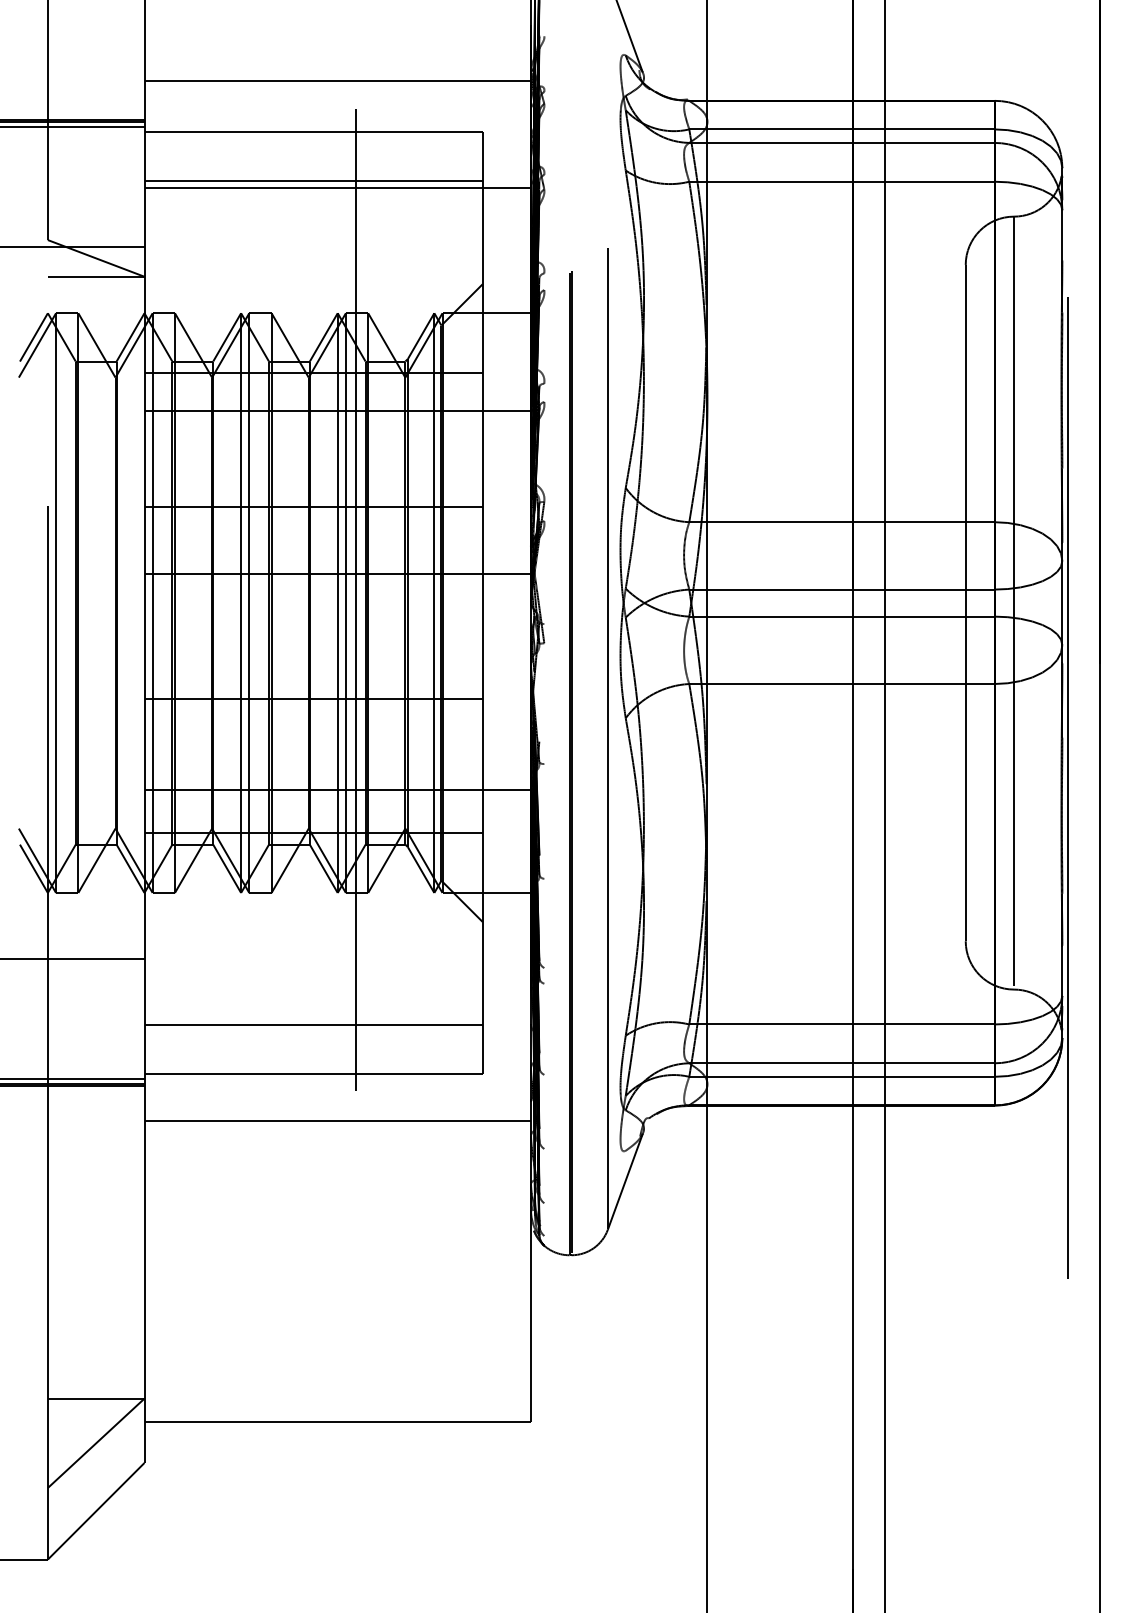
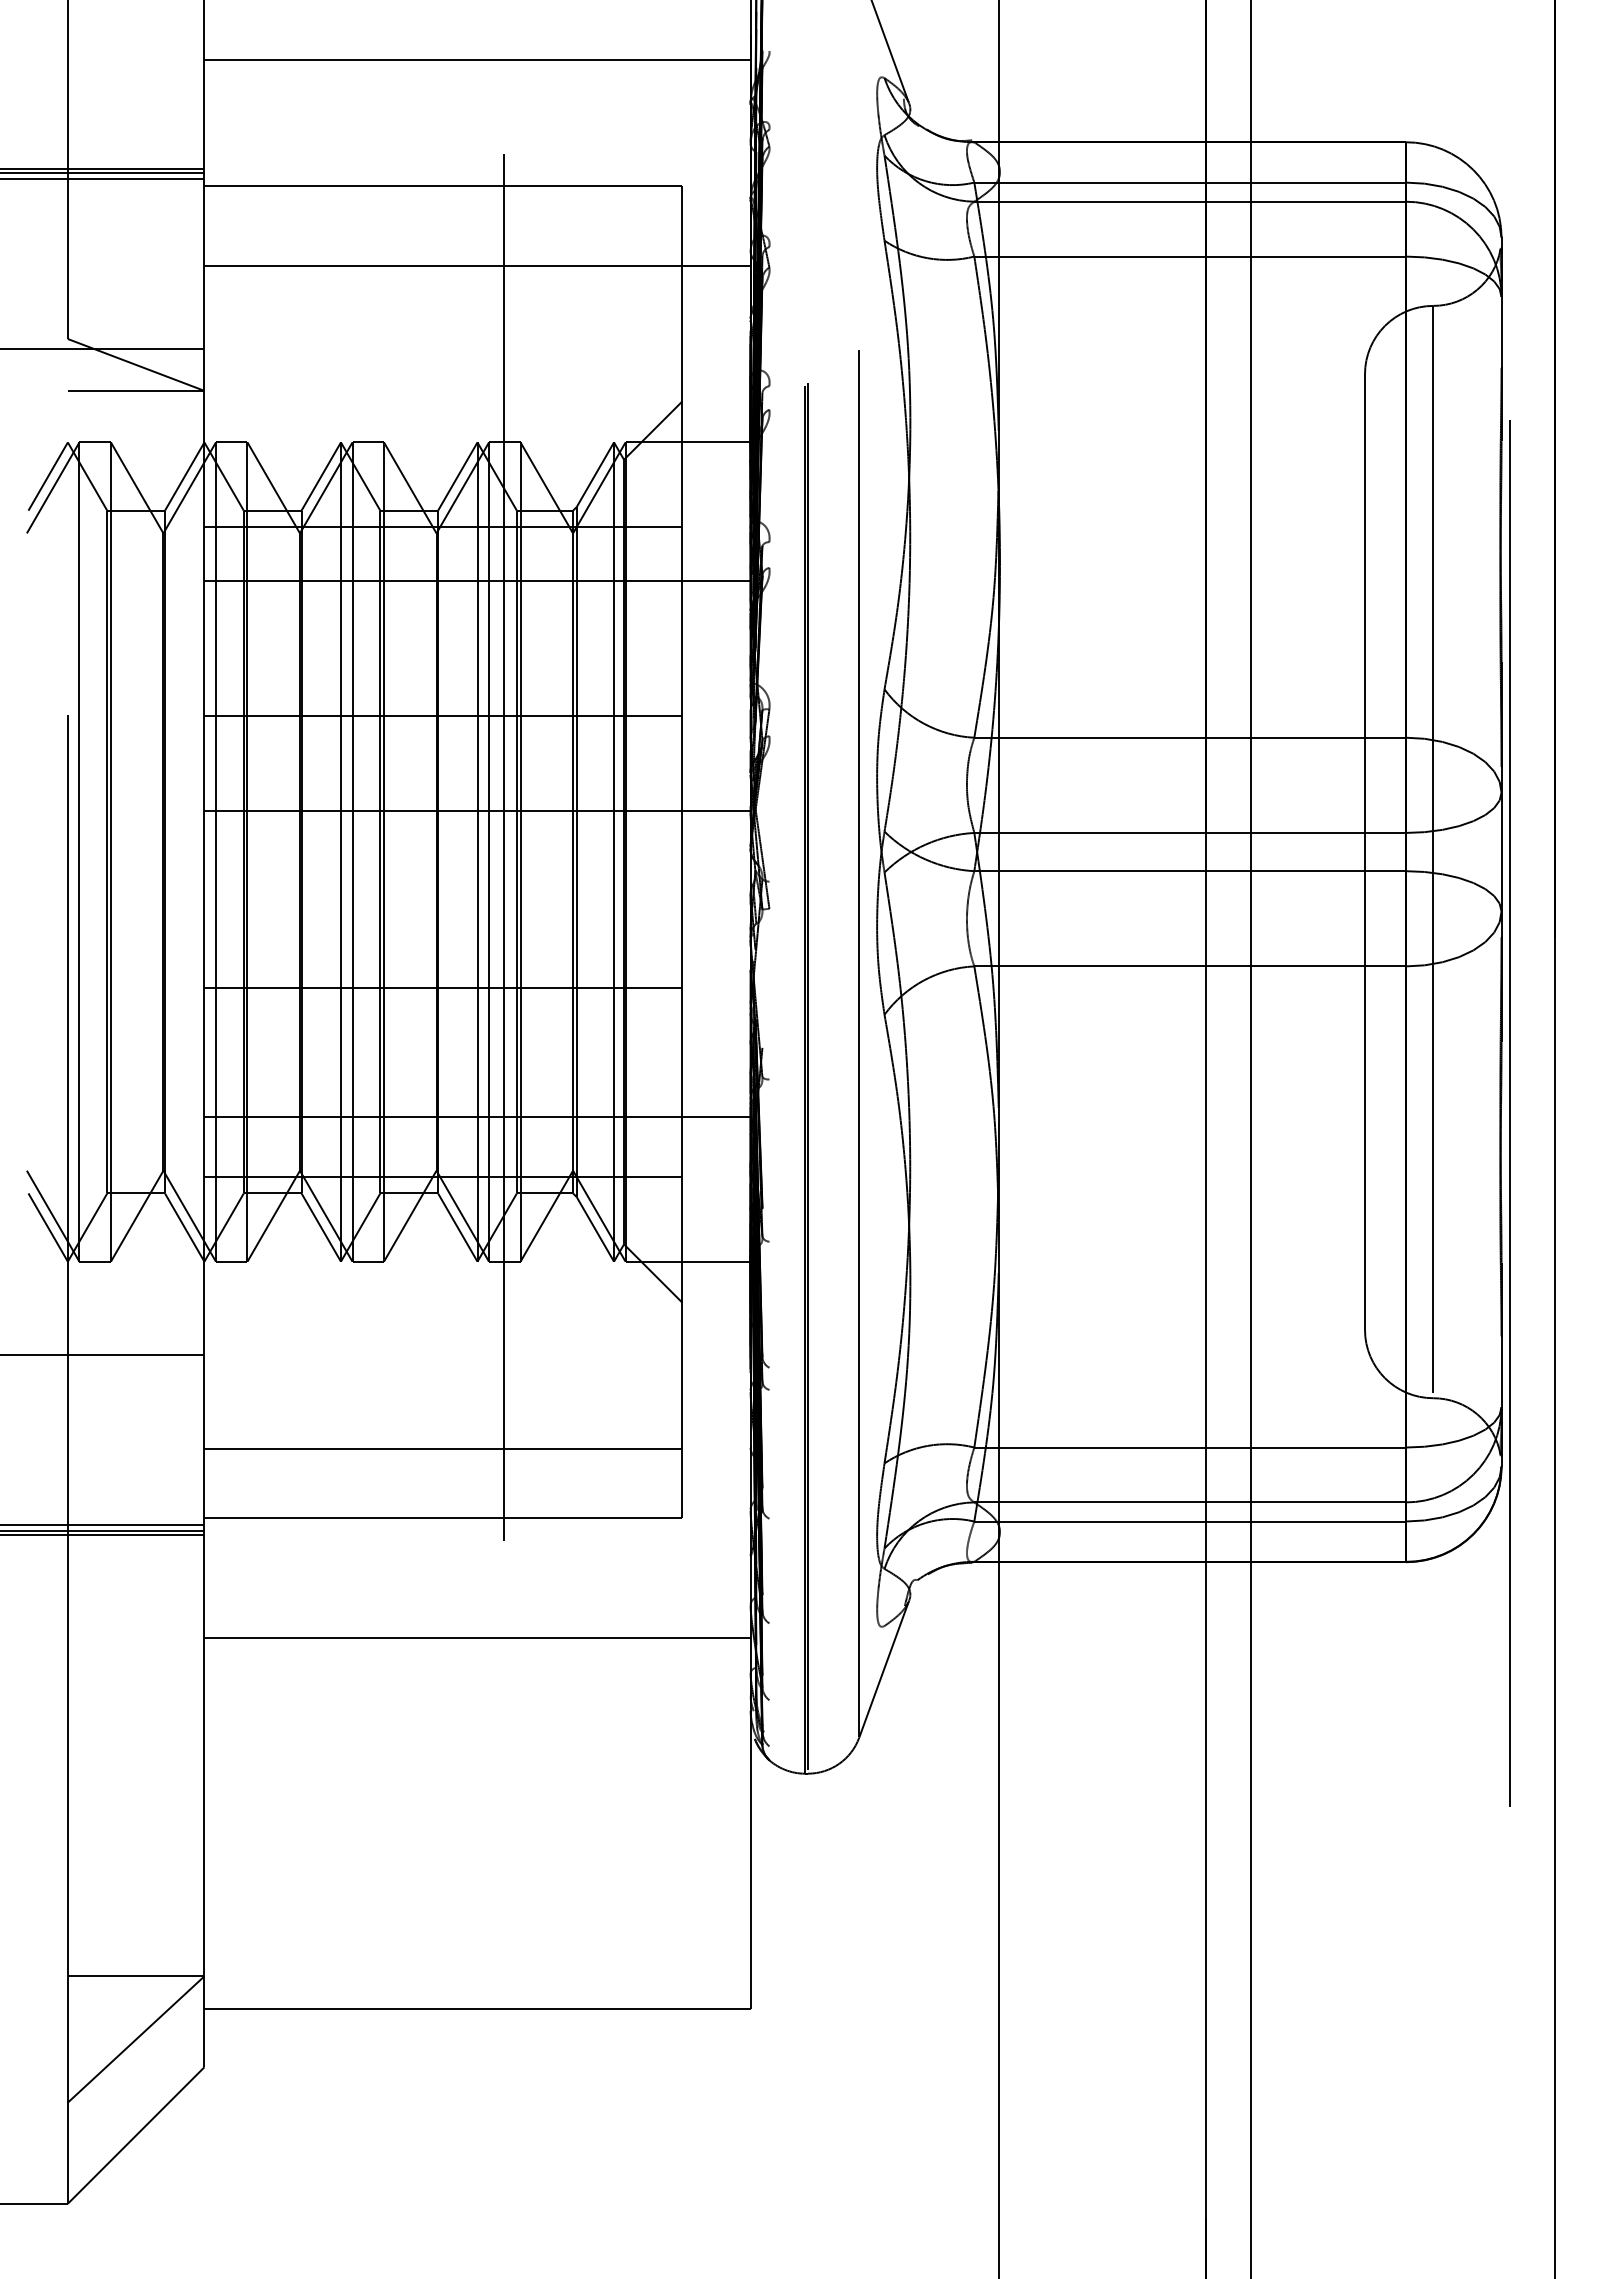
line: (337, 81) -> (477, 60), moved
line: (313, 180) -> (443, 255), removed
line: (337, 1120) -> (477, 1638), moved

